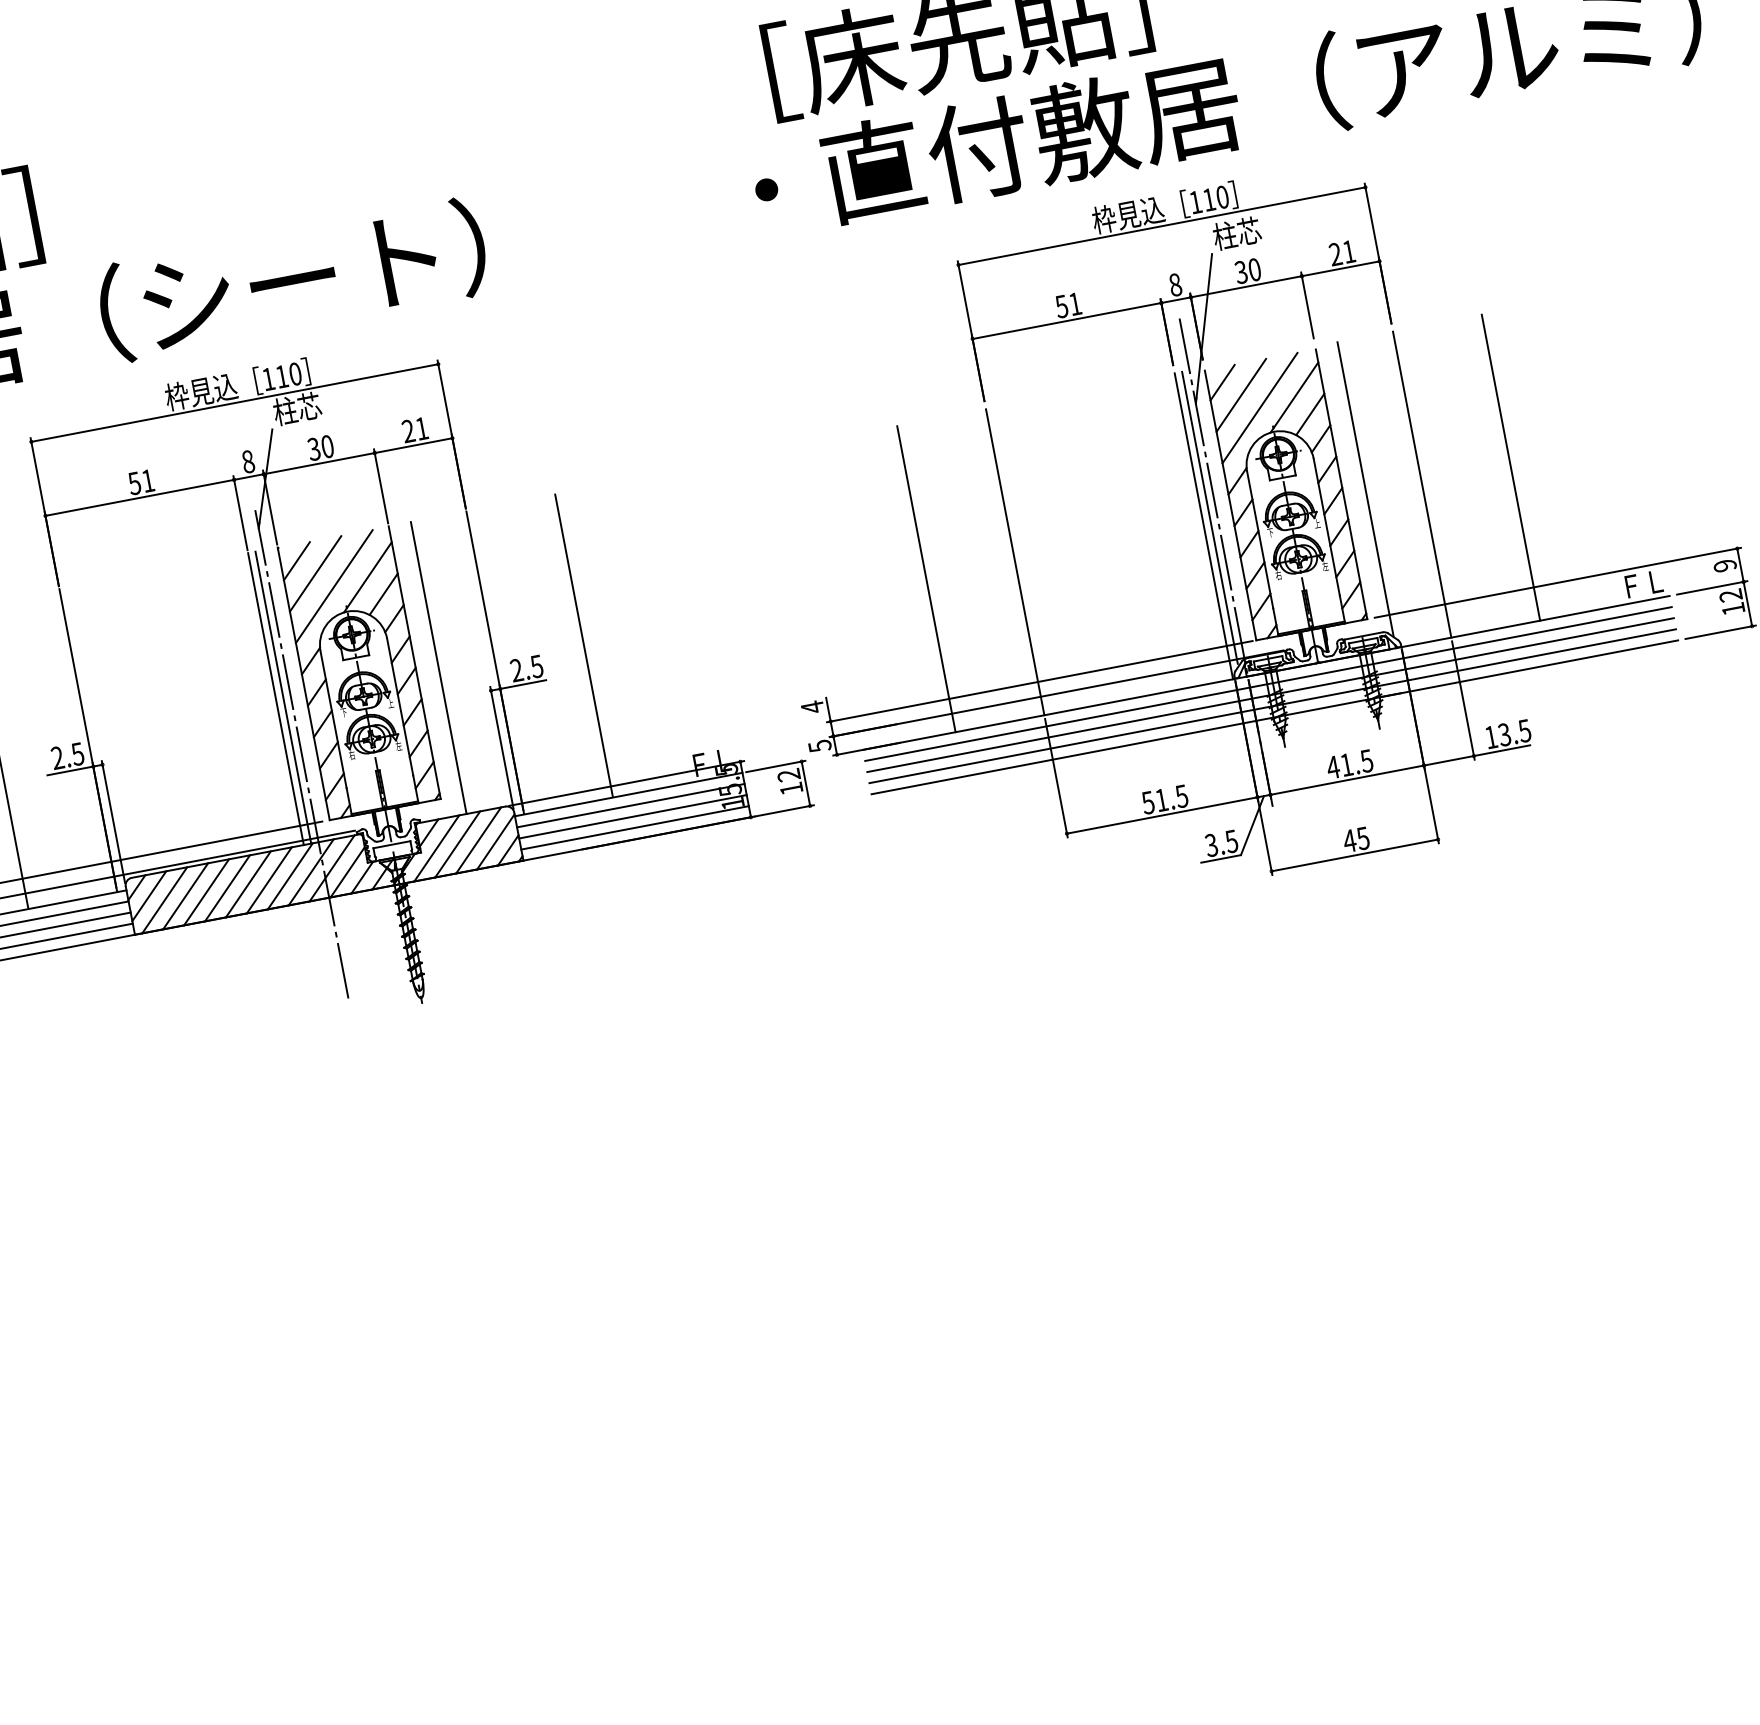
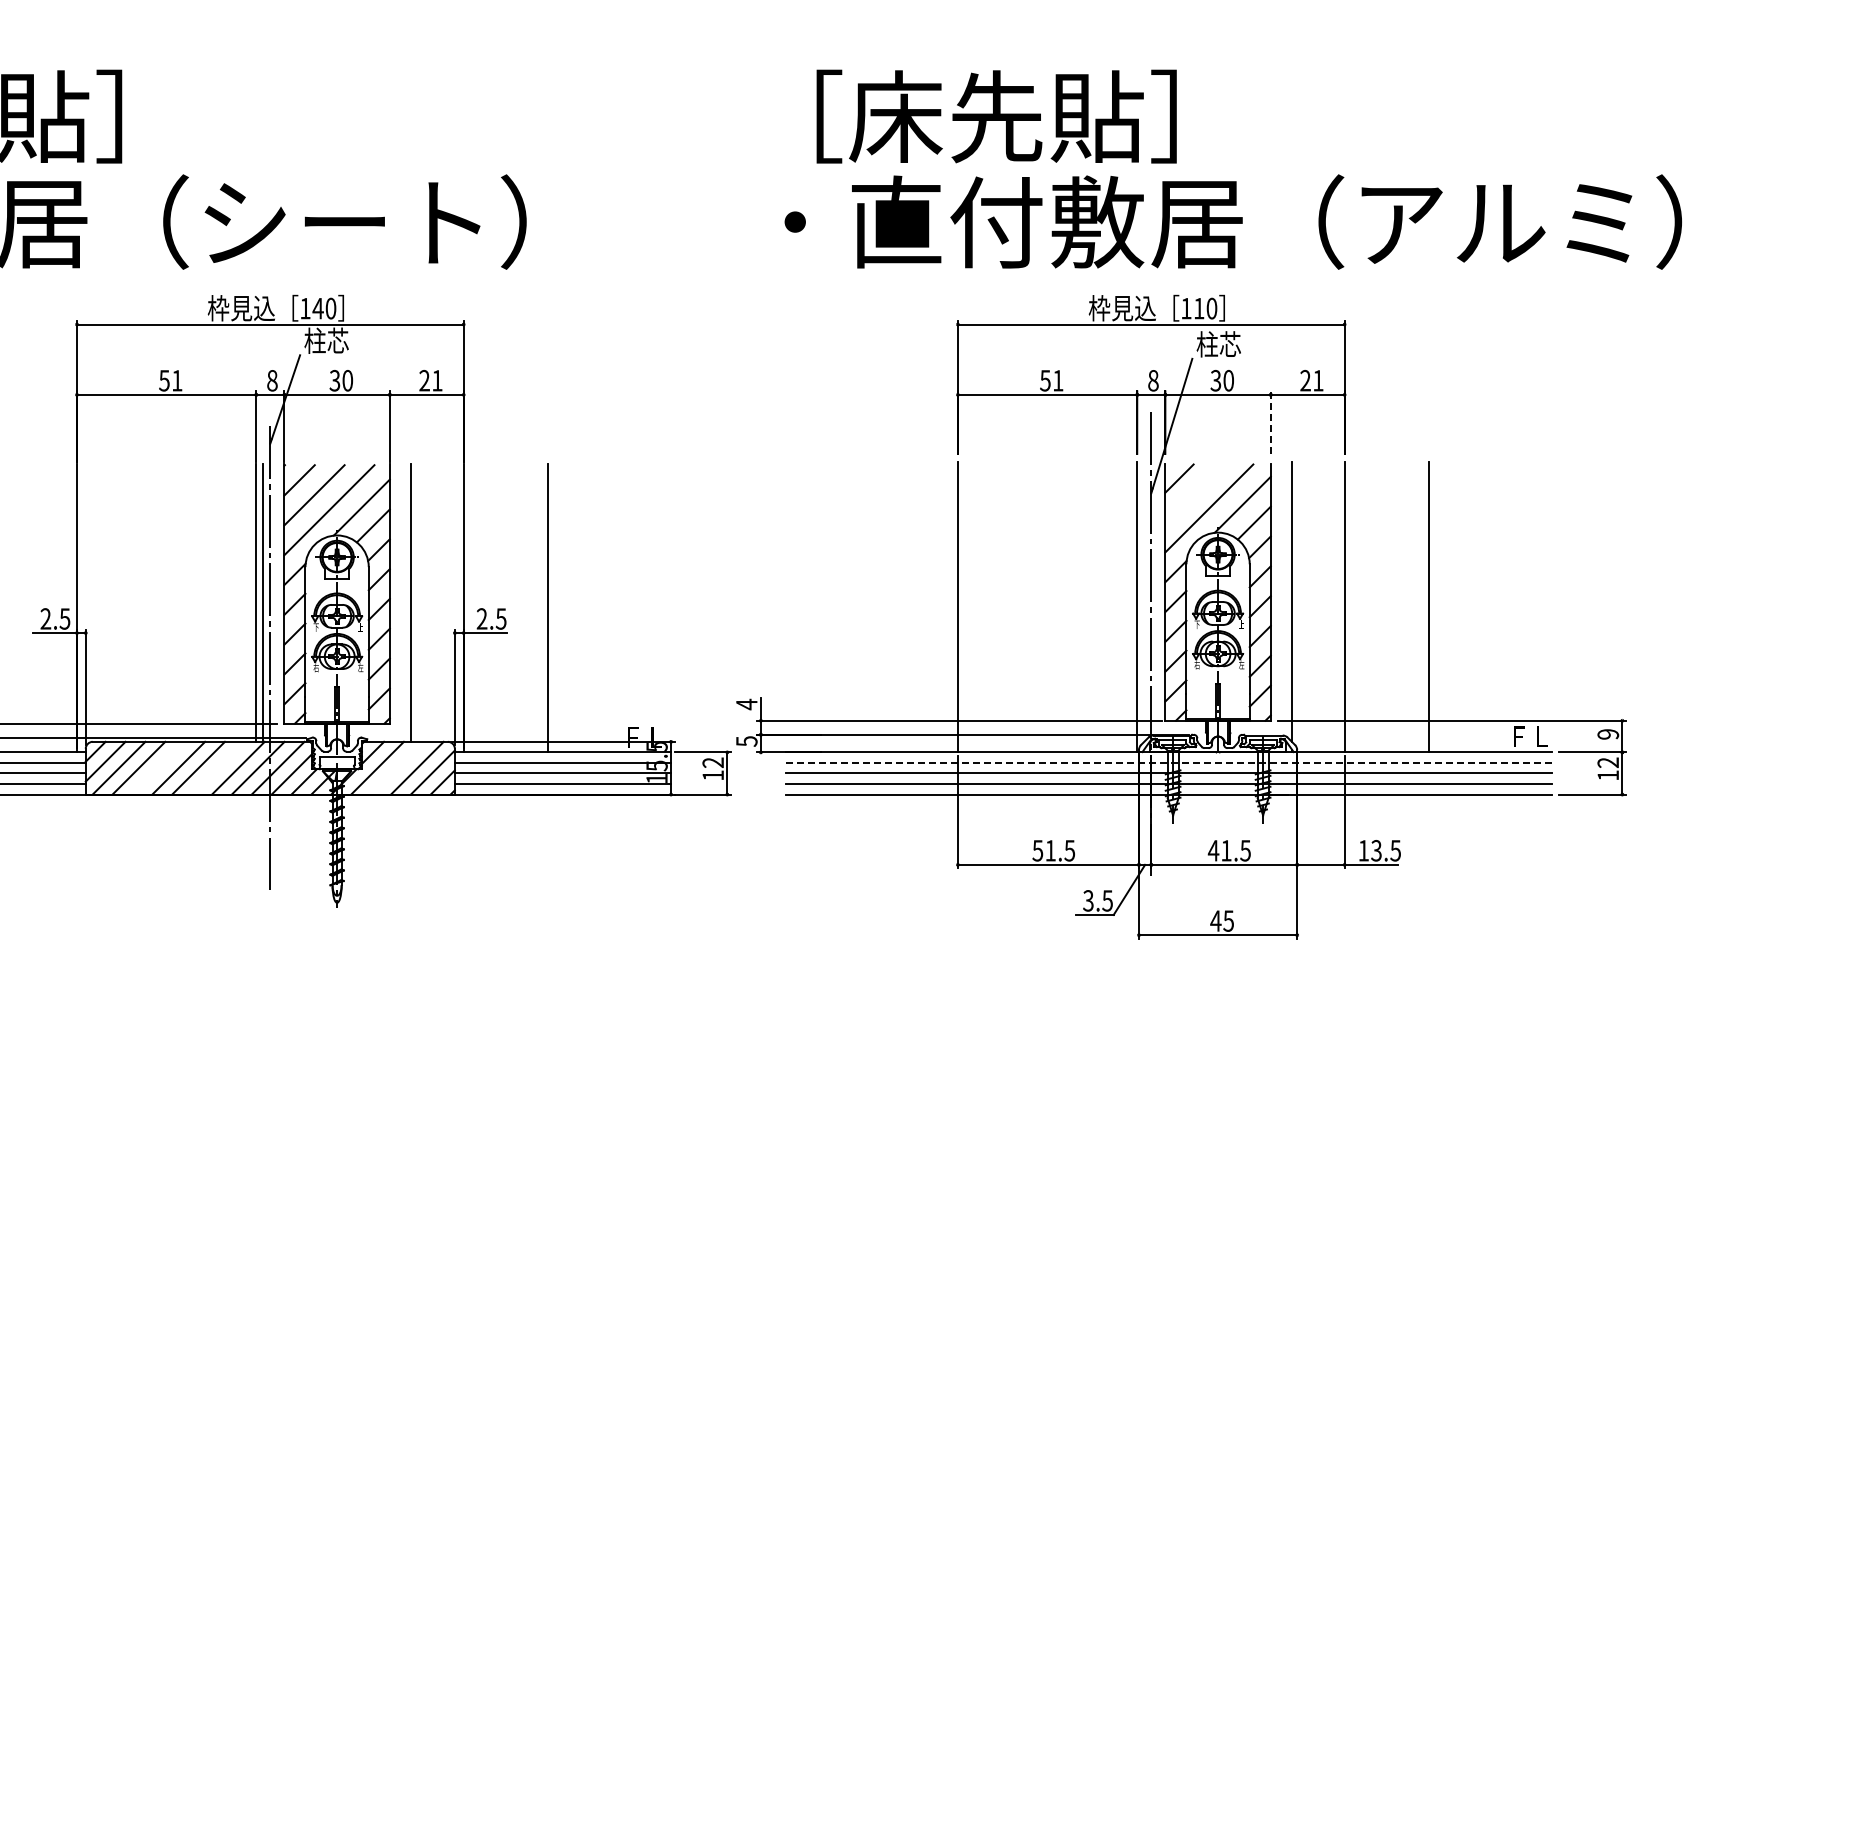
line: (1307, 305) -> (1270, 422), solid -> dashed
text: (281, 376) -> (317, 308), 110 -> 140
line: (1241, 395) -> (1194, 493), removed
line: (1210, 517) -> (1144, 600), removed
line: (926, 578) -> (873, 606), removed
line: (1268, 683) -> (1168, 762), solid -> dashed
line: (457, 843) -> (397, 767), removed
line: (269, 879) -> (218, 767), removed
line: (206, 891) -> (158, 767), removed

